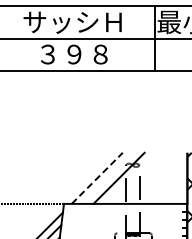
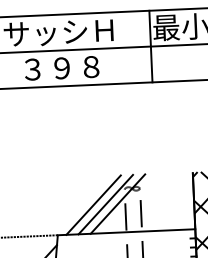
line: (107, 177) -> (104, 203), added
line: (97, 178) -> (93, 205), dashed -> solid

